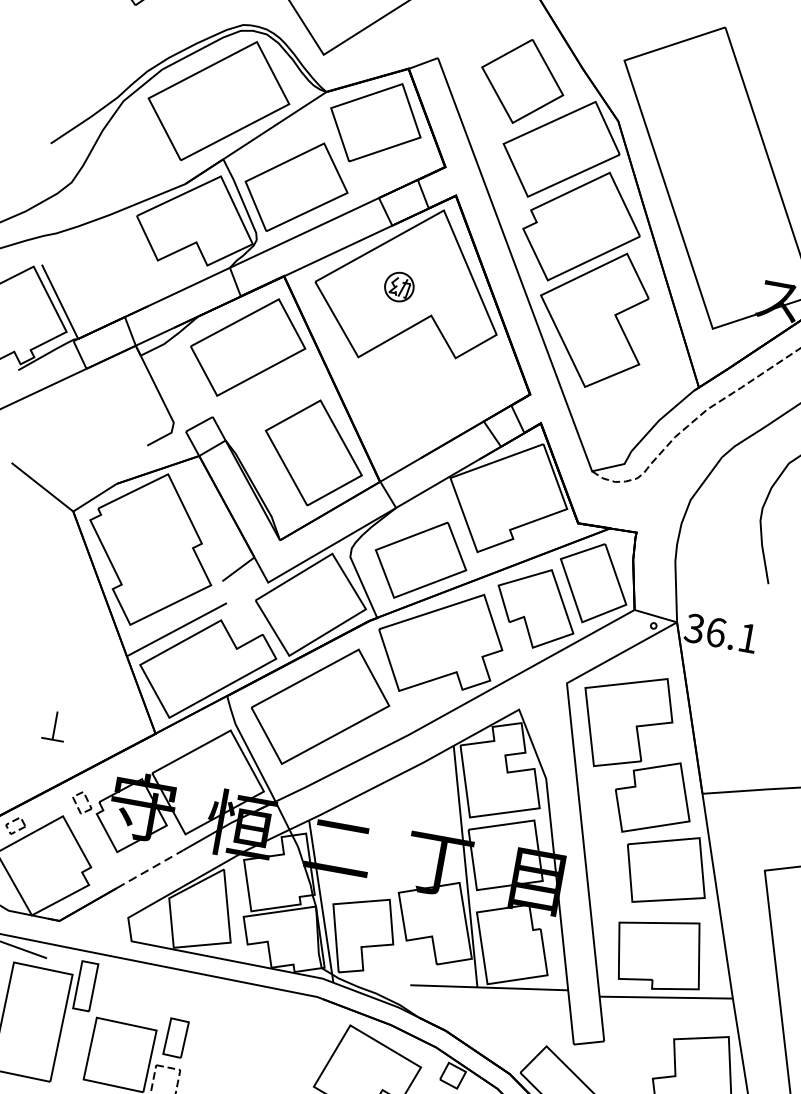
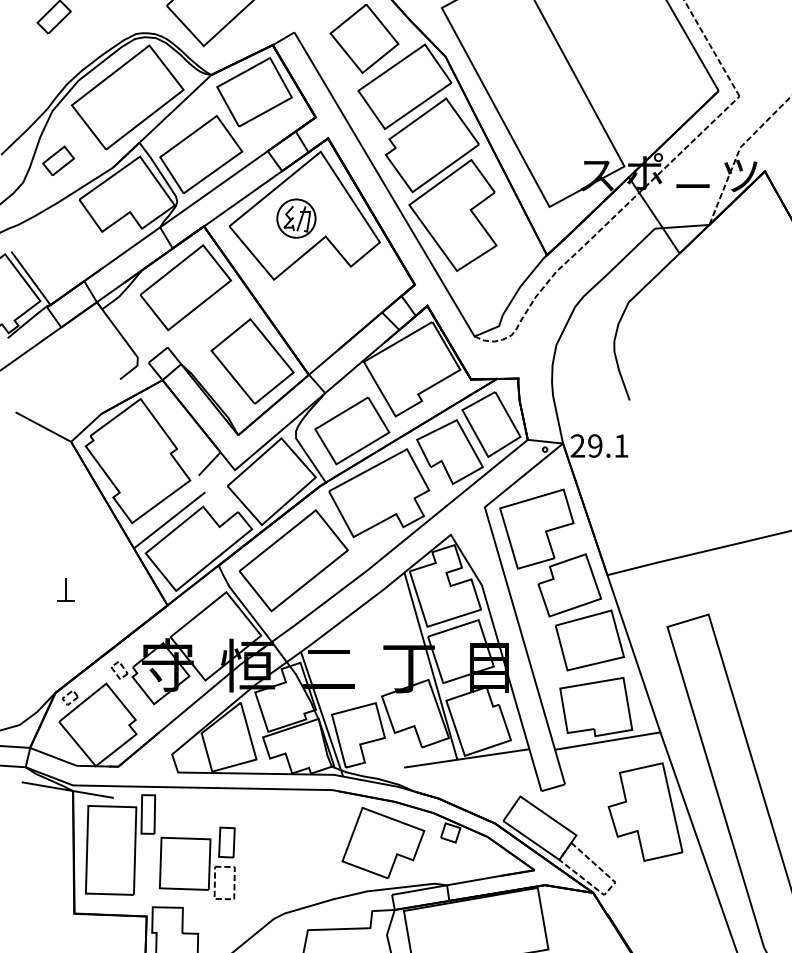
part: (119, 163) -> (58, 160), added
part: (399, 287) -> (296, 218), size x1.67
text: (705, 629) -> (586, 445), 36.1 -> 29.1
part: (54, 725) -> (65, 589), moved
line: (150, 869) -> (182, 713), dashed -> solid

